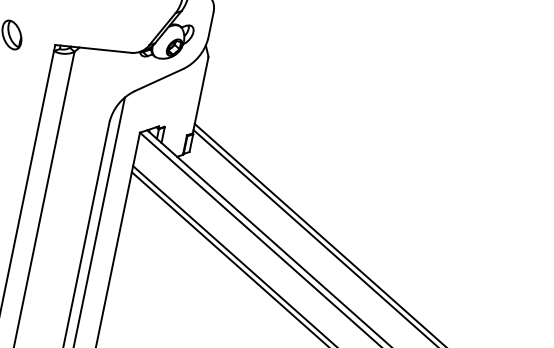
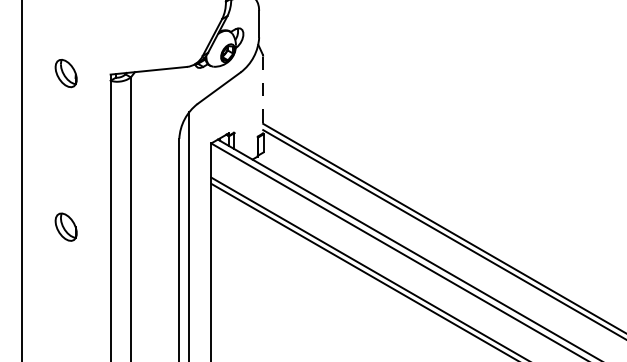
line: (200, 96) -> (263, 95), solid -> dashed

